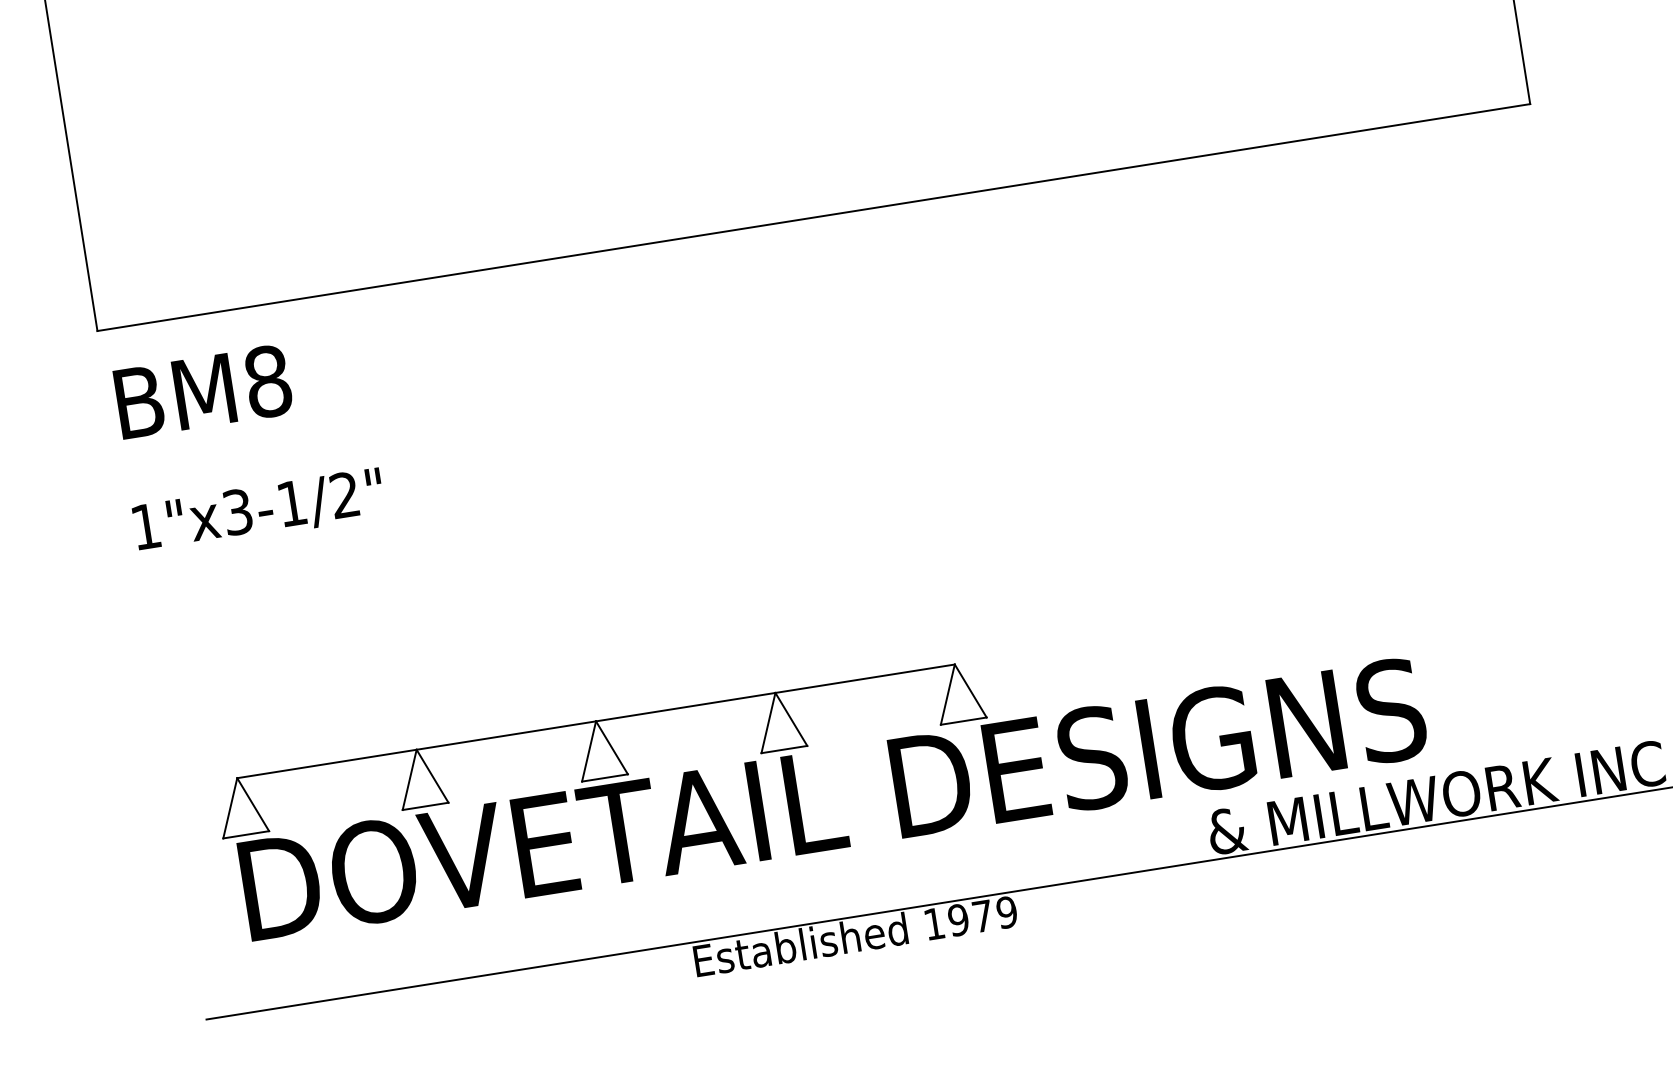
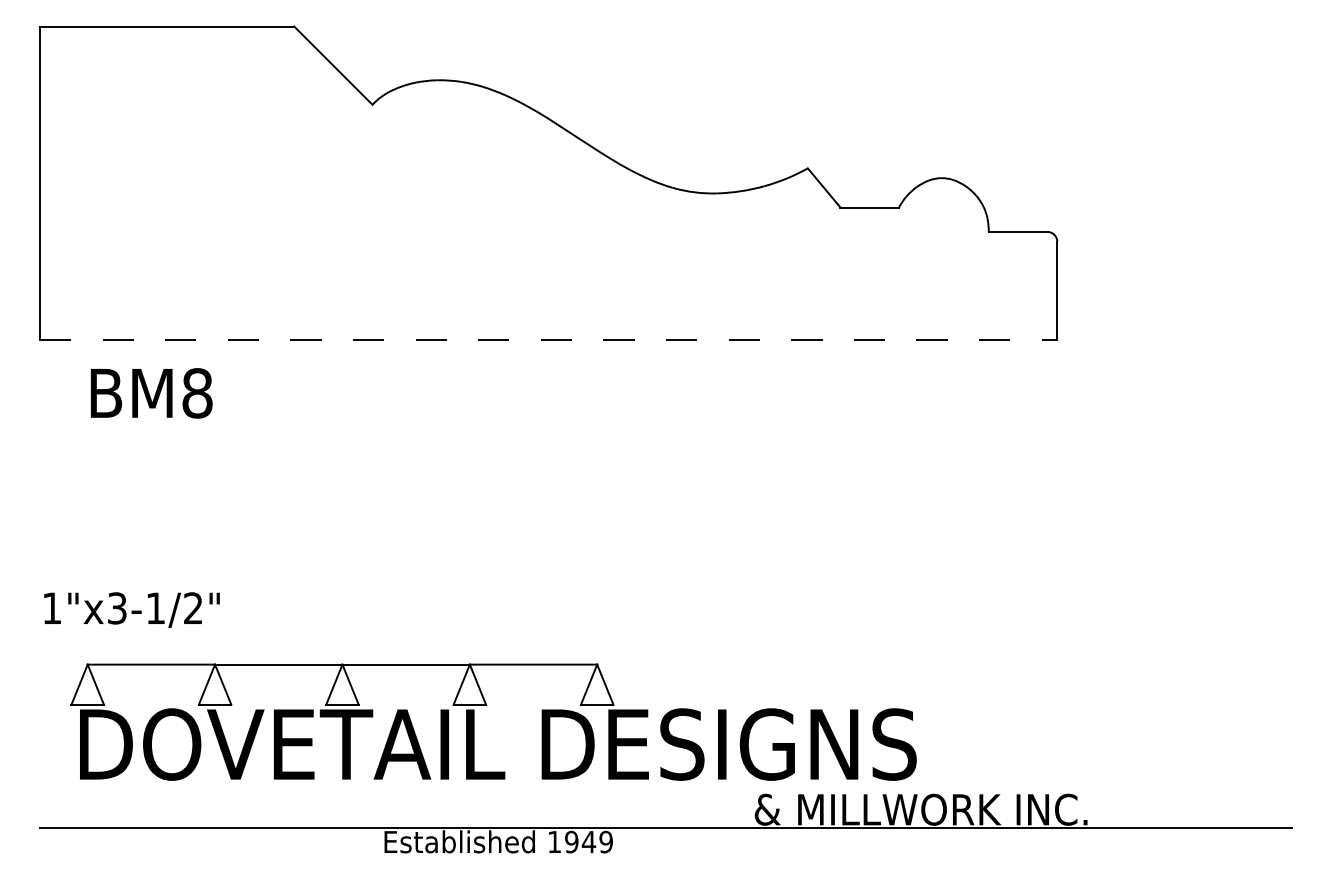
line: (813, 217) -> (548, 339), solid -> dashed
text: (203, 392) -> (151, 393), moved
text: (258, 510) -> (131, 609), moved
text: (981, 915) -> (588, 841), 1979 -> 1949

